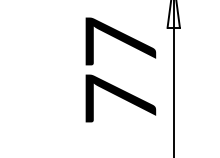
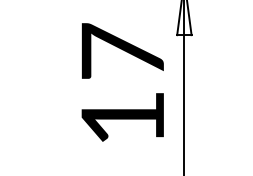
text: (120, 98) -> (122, 117), 77 -> 17

